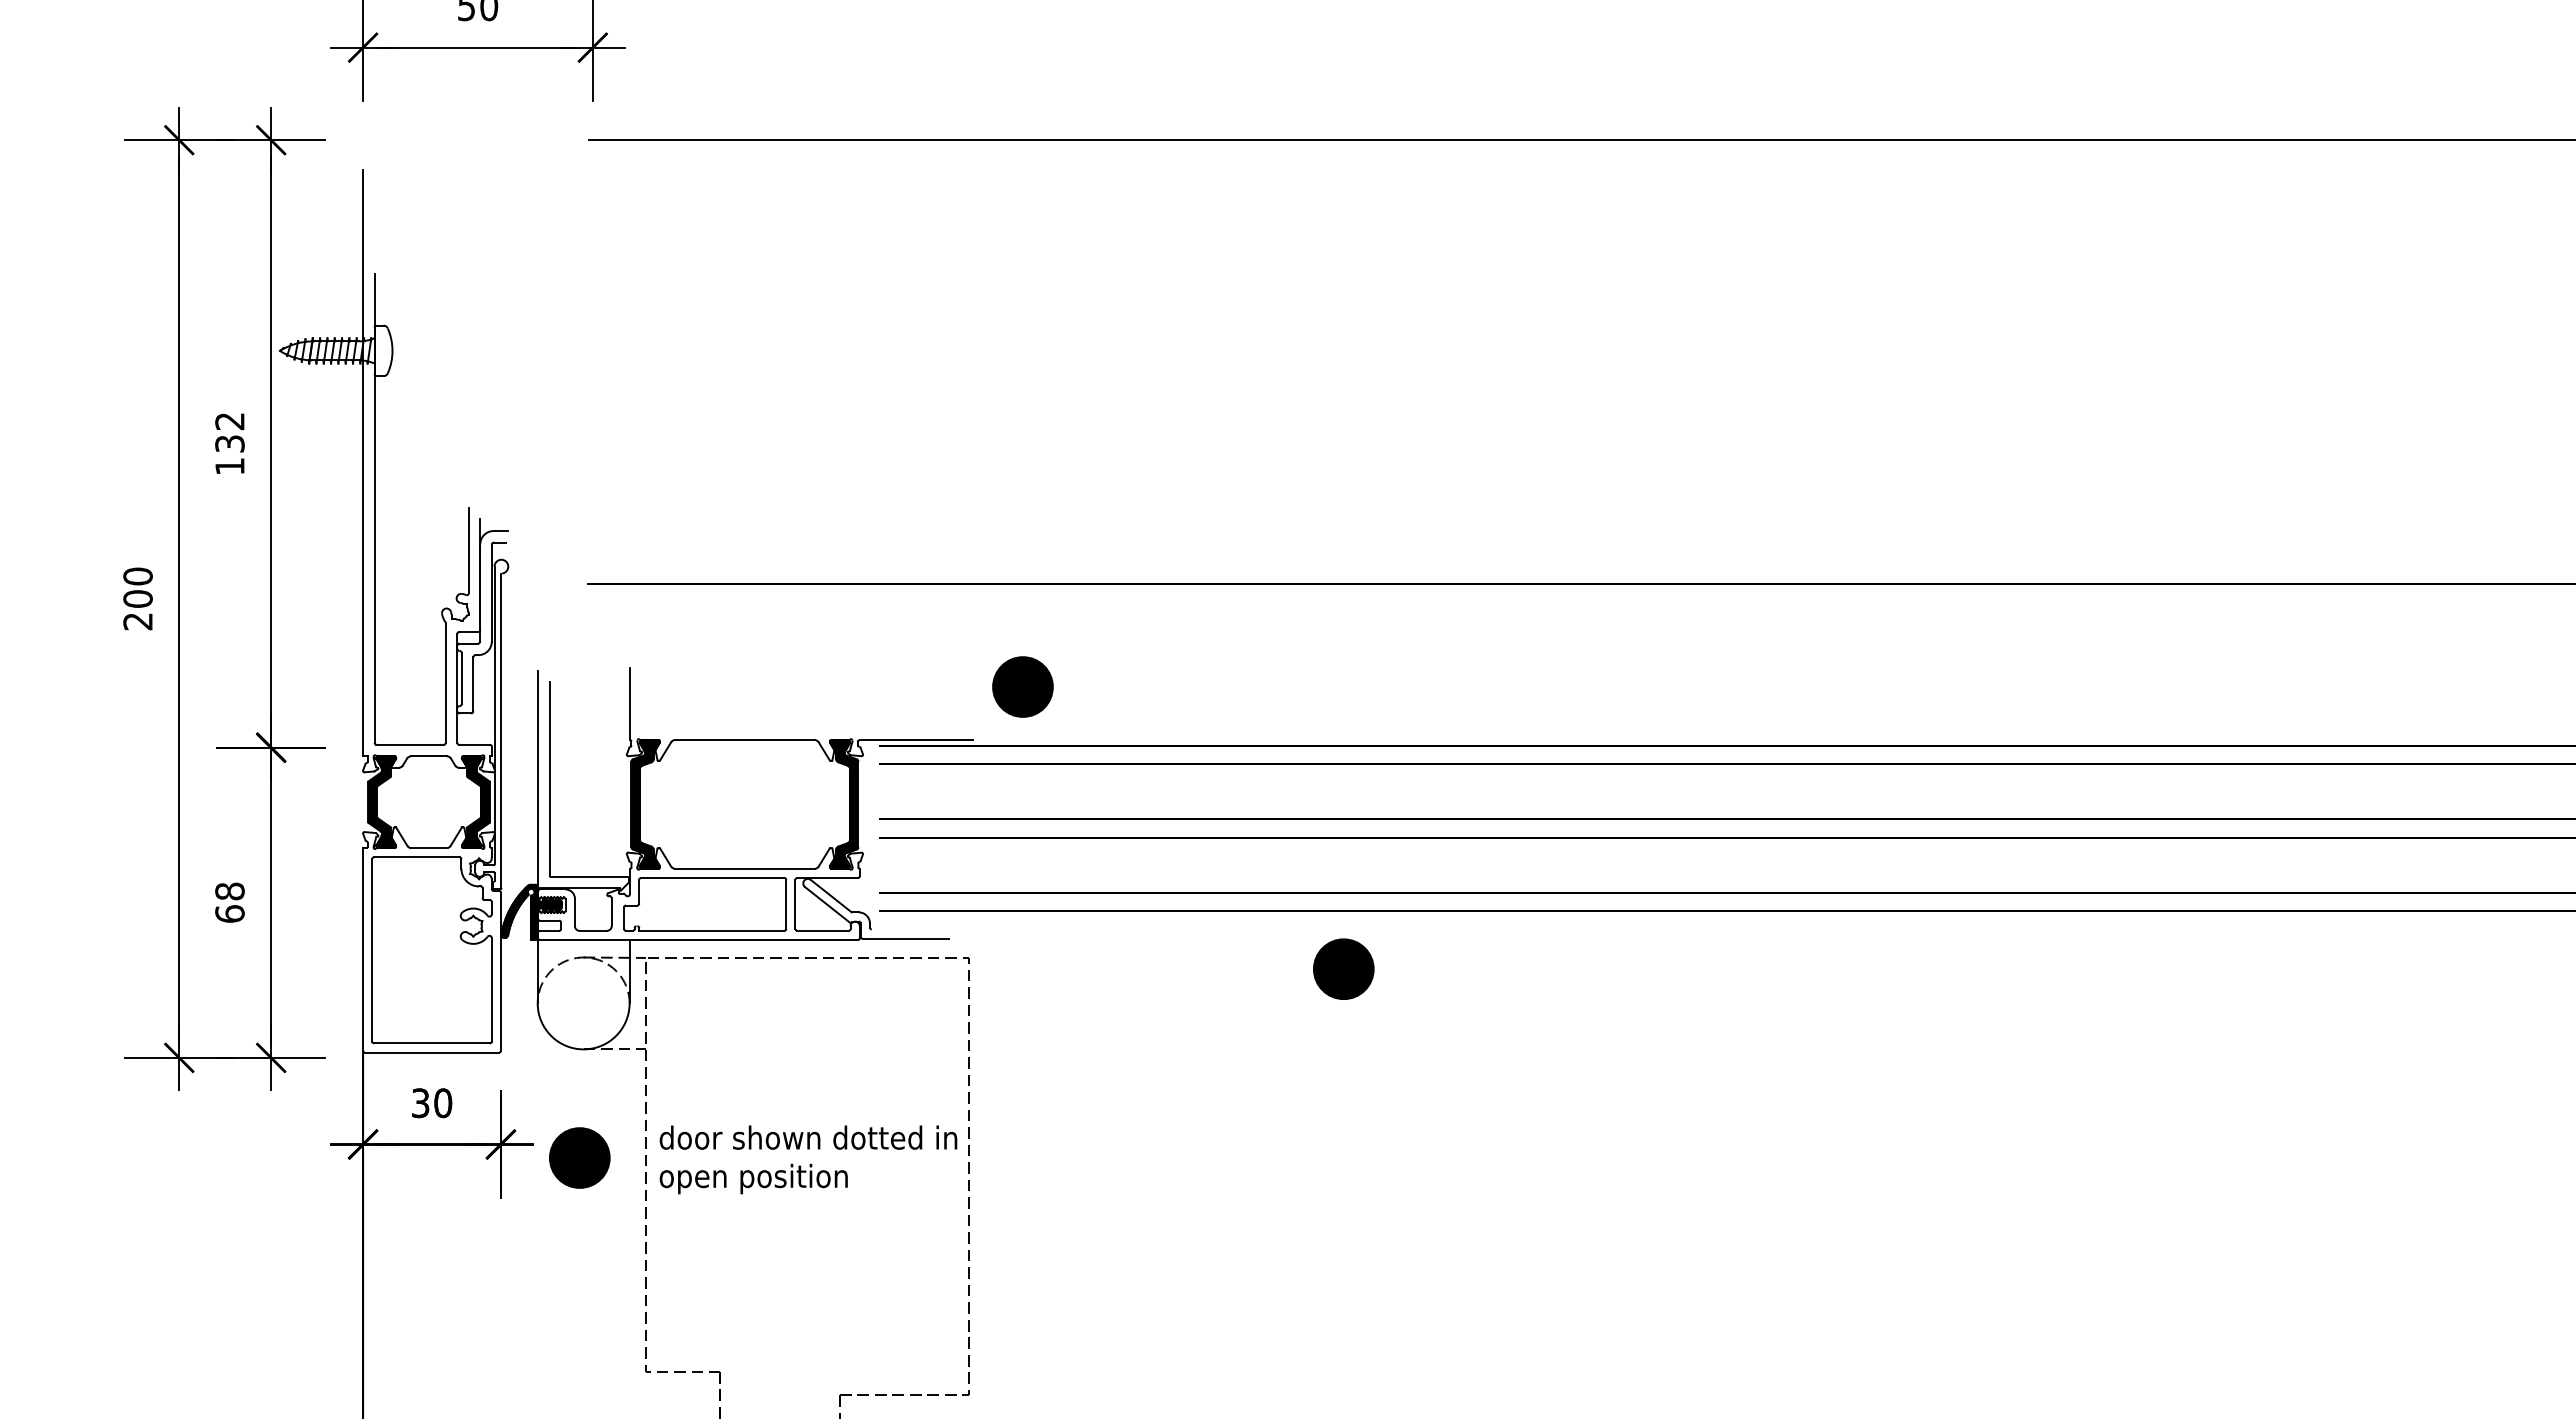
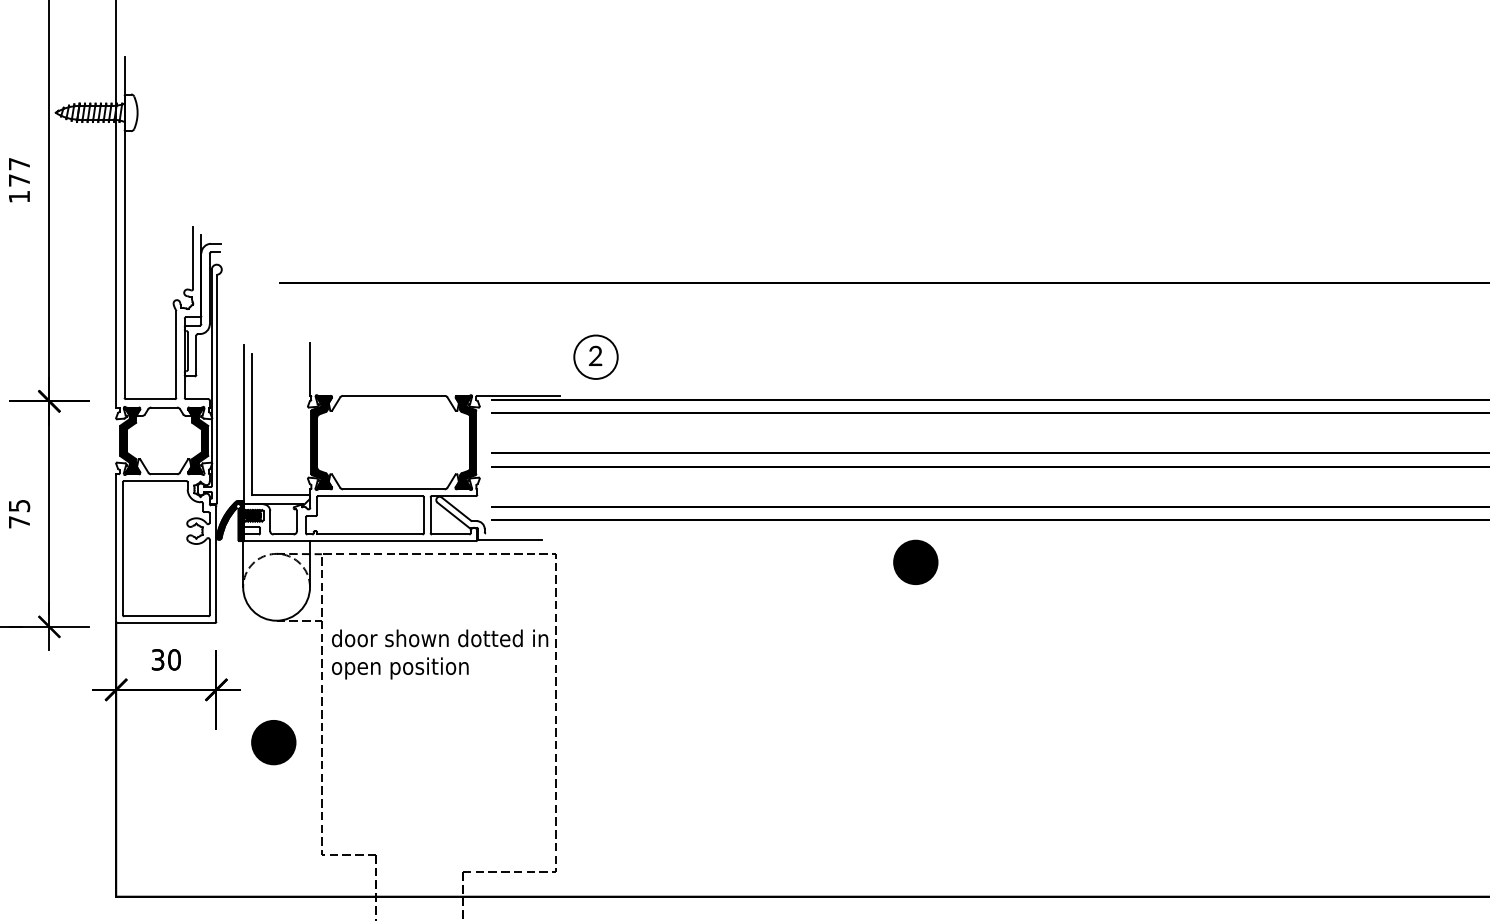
text: (229, 432) -> (19, 172), 132 -> 177
fill: (1022, 686) -> (595, 356), removed
text: (229, 902) -> (19, 513), 68 -> 75
part: (1343, 968) -> (915, 561), moved
part: (579, 1157) -> (273, 742), moved
text: (808, 1159) -> (440, 654), moved

